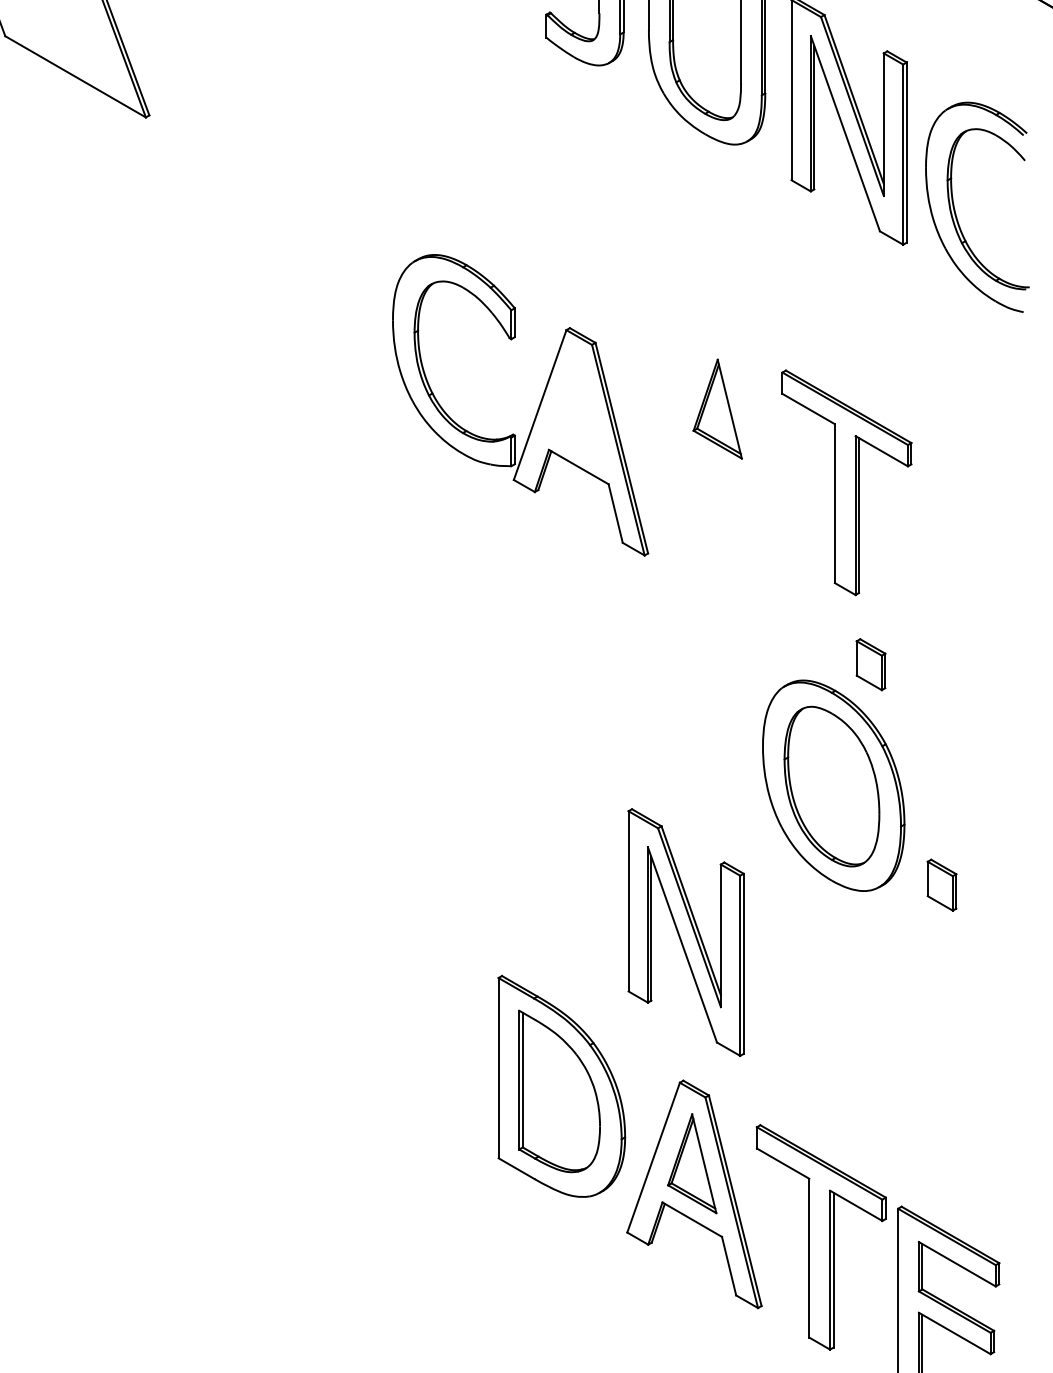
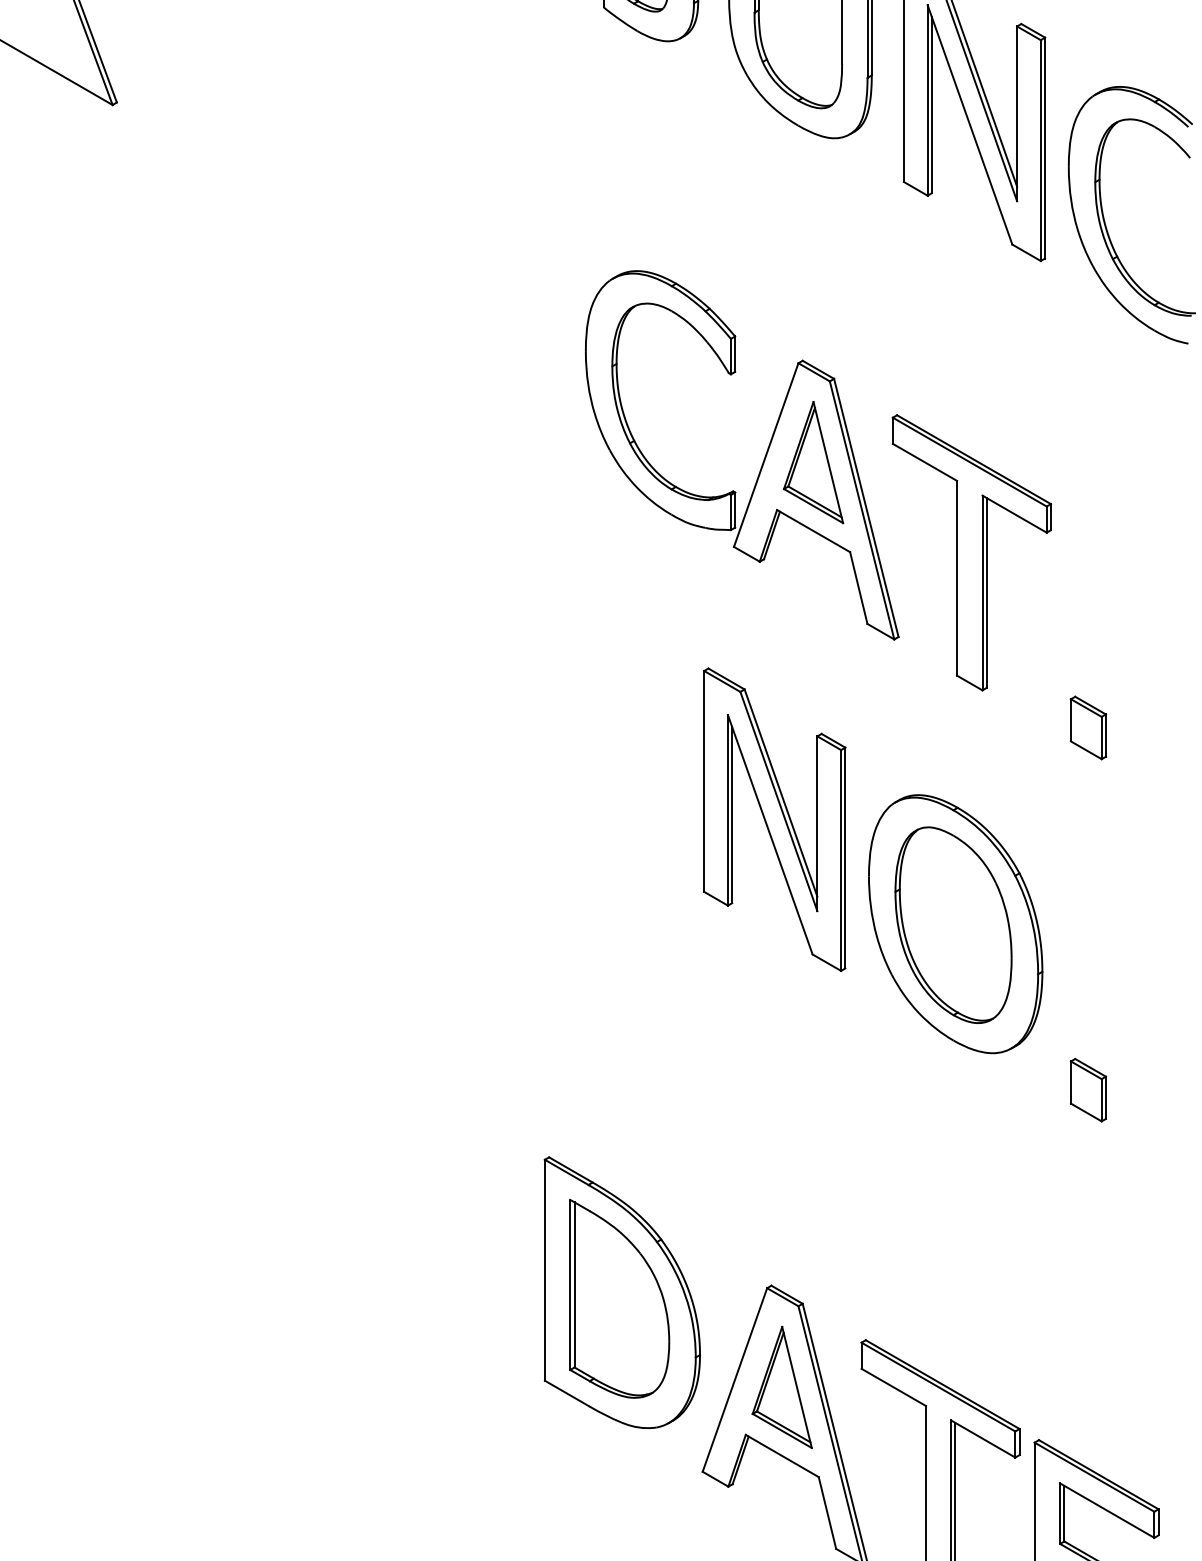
part: (537, 409) -> (762, 460), moved
part: (870, 664) -> (1087, 727), moved
part: (941, 884) -> (1087, 1089), moved
part: (685, 932) -> (774, 819), moved

